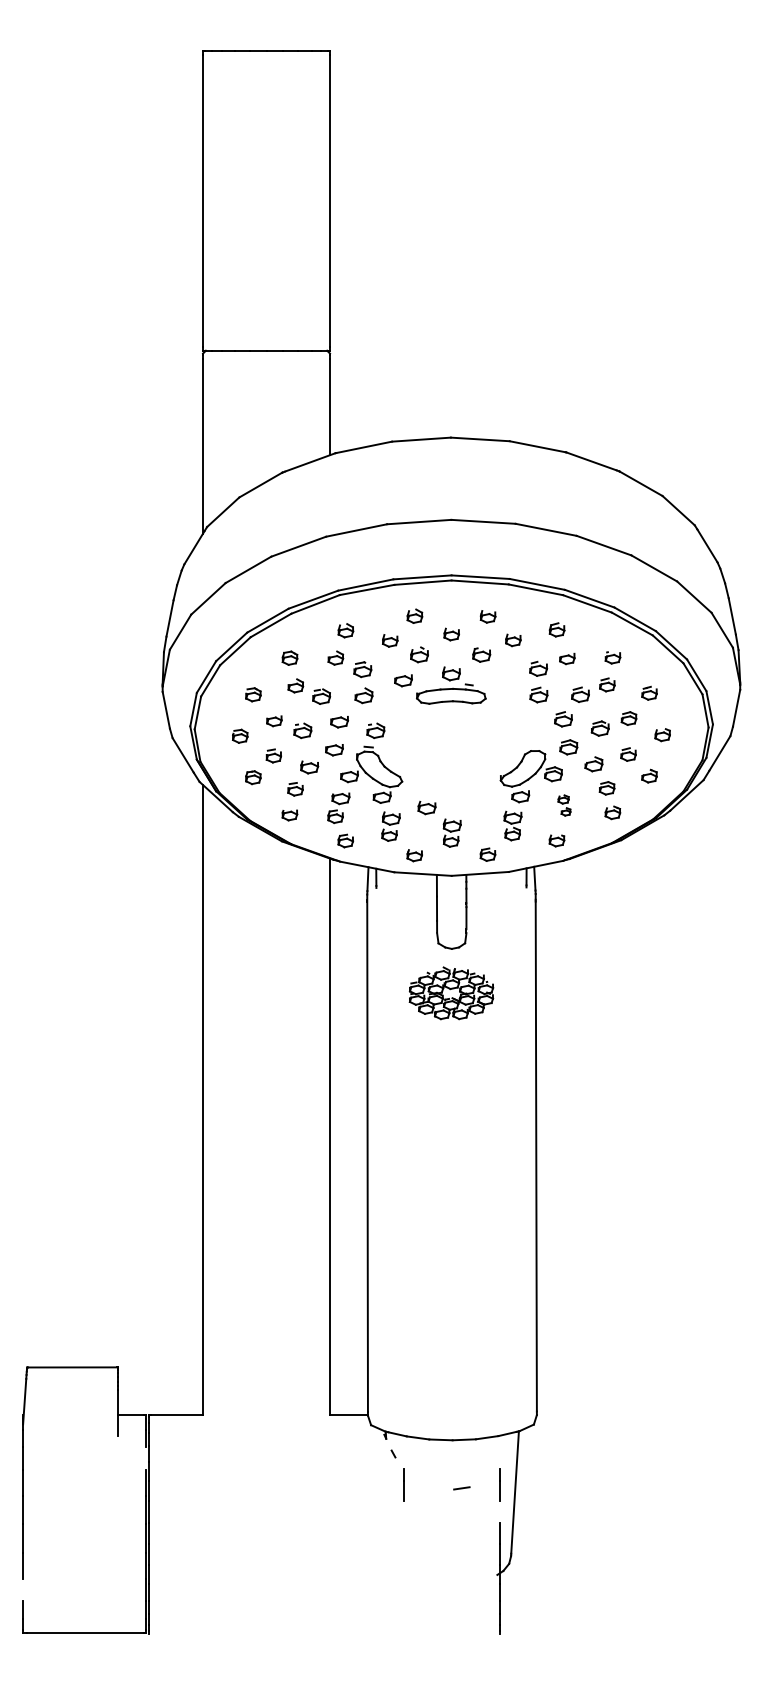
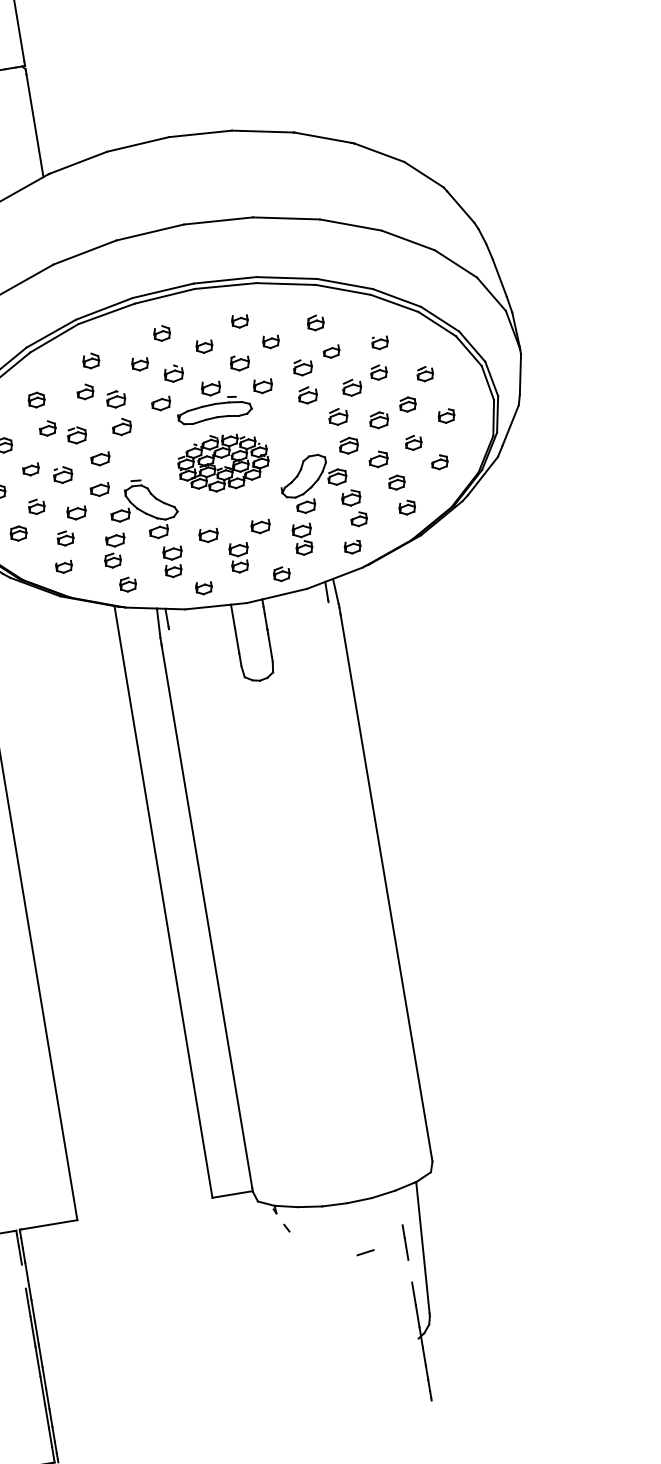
part: (498, 679) -> (262, 386), added
part: (375, 730) -> (140, 461), removed
part: (564, 805) -> (354, 508), size x1.67
part: (475, 807) -> (260, 526), added
part: (451, 993) -> (223, 462), moved
line: (403, 1484) -> (302, 1258), removed

